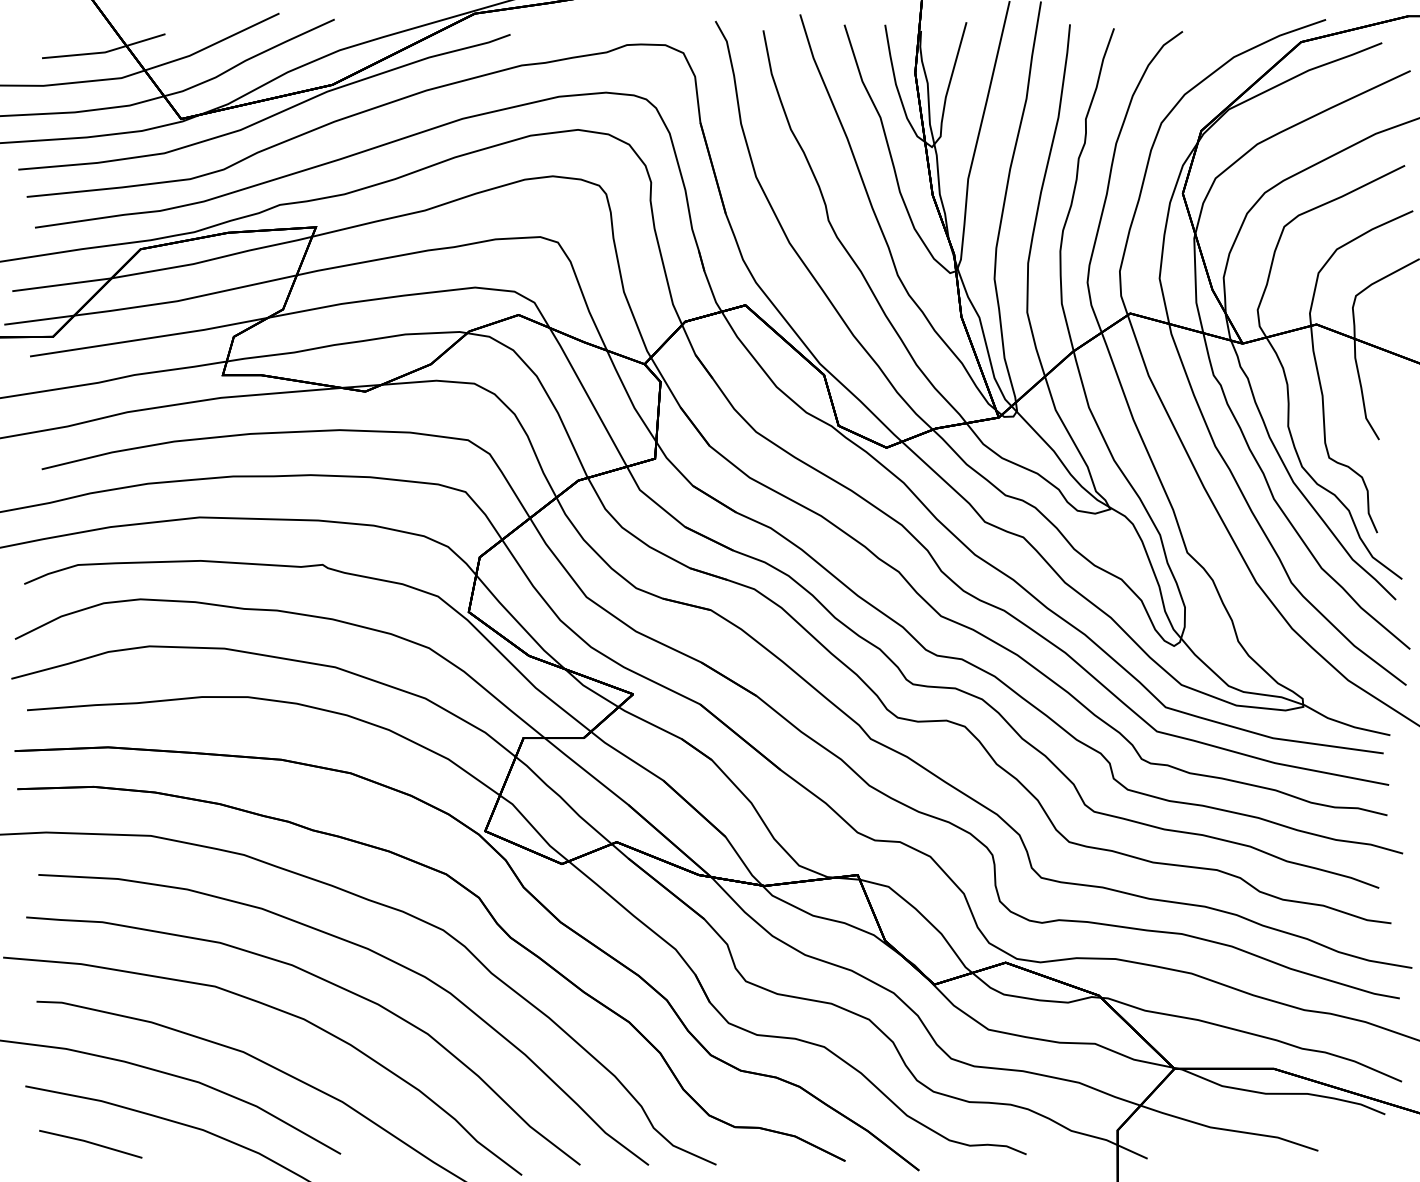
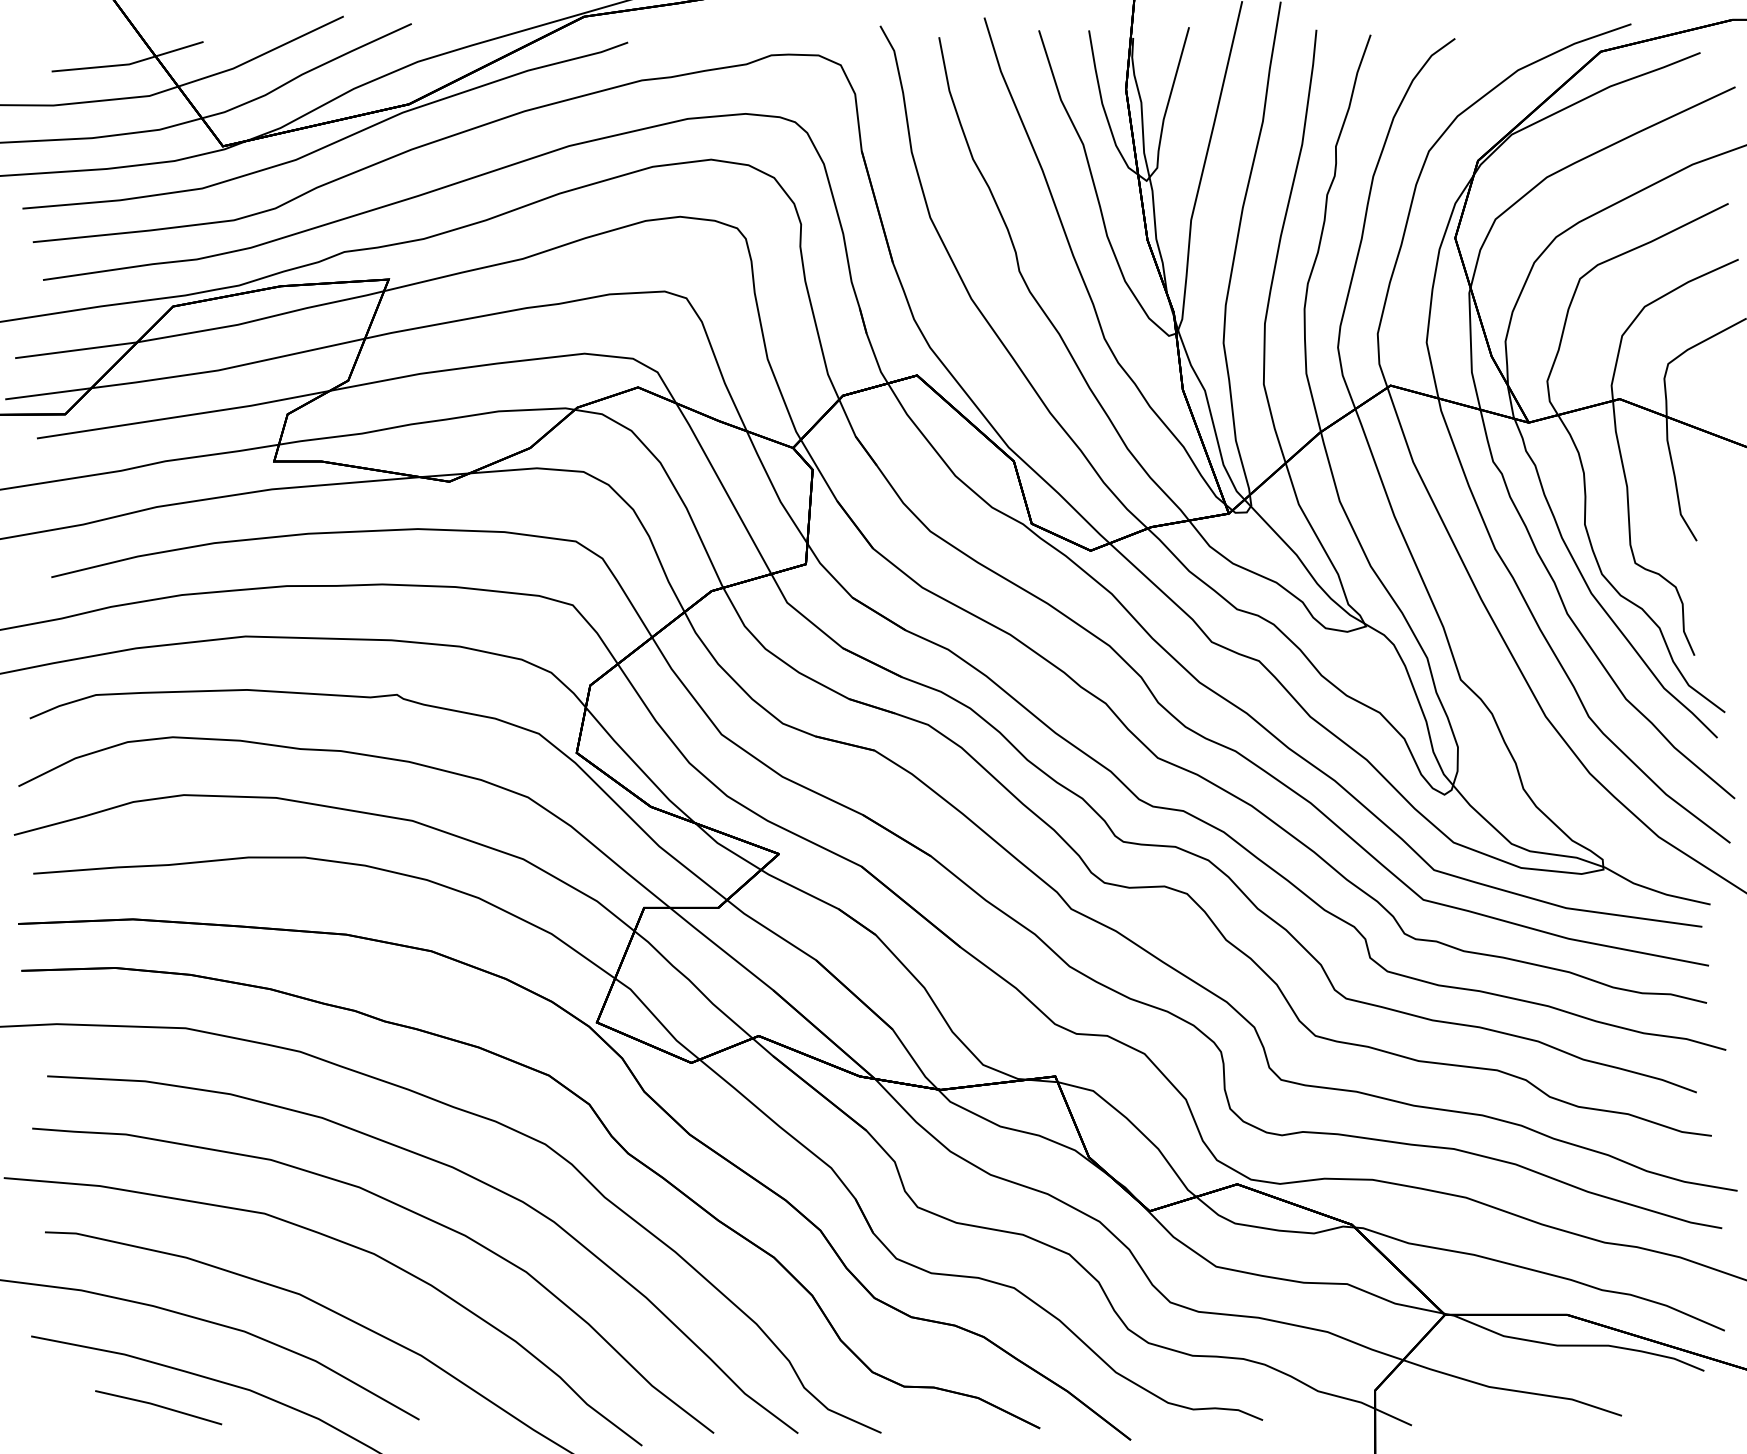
part: (90, 1144) -> (158, 1407), moved

